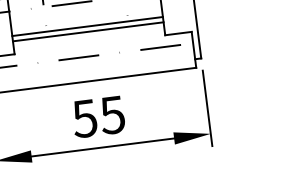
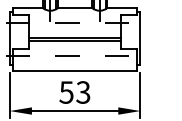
text: (112, 115) -> (83, 92), 55 -> 53

